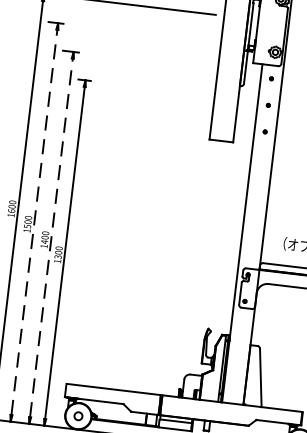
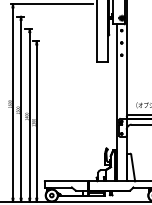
line: (35, 220) -> (21, 108), dashed -> solid
line: (51, 235) -> (29, 114), dashed -> solid

